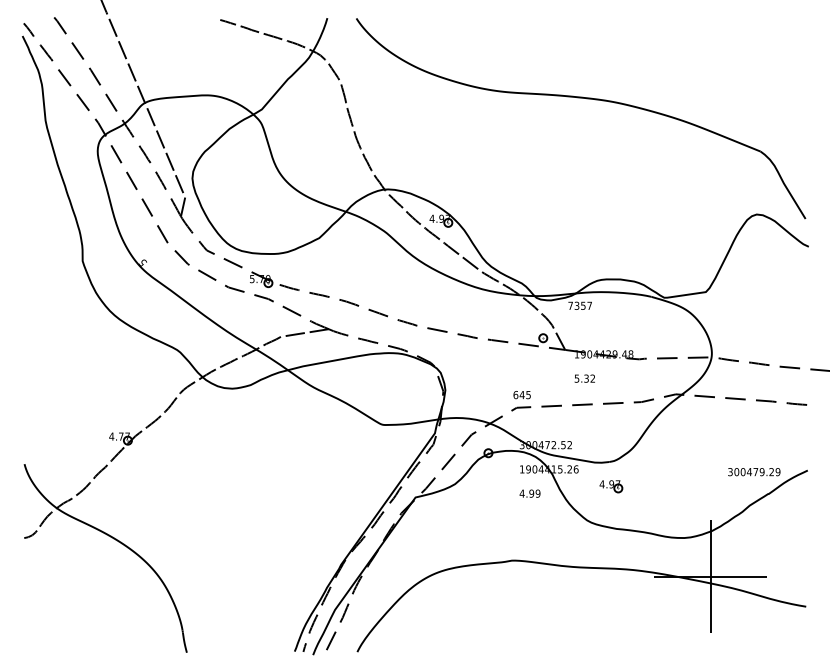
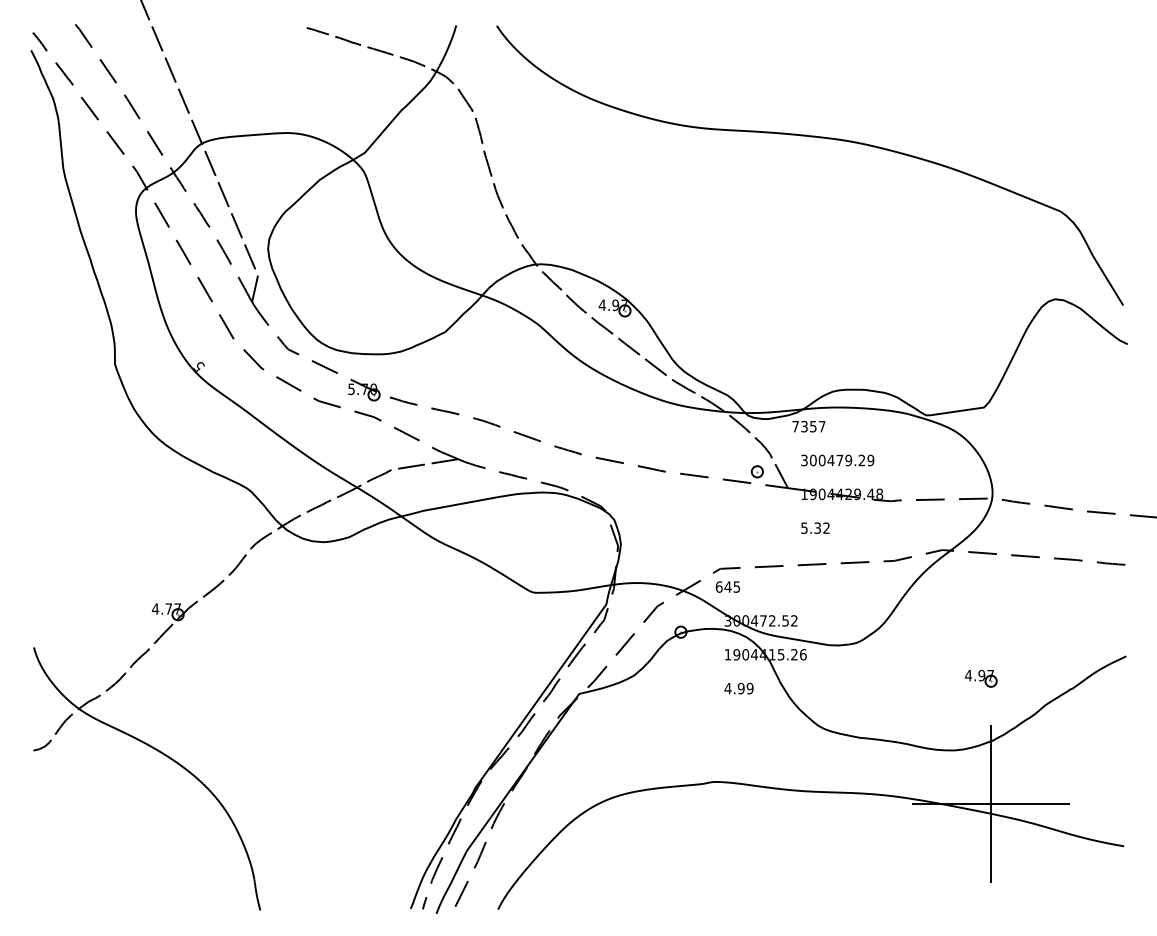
text: (521, 394) -> (727, 586), moved
text: (754, 472) -> (837, 460), moved
part: (611, 486) -> (981, 678), moved

